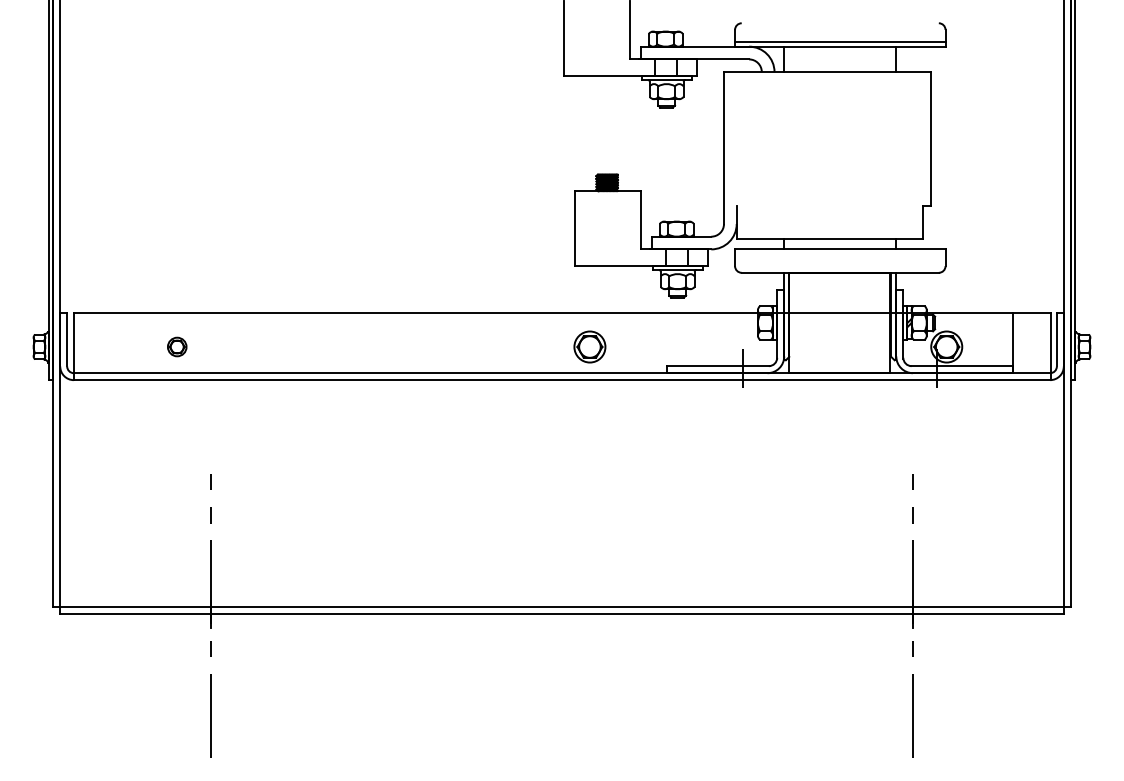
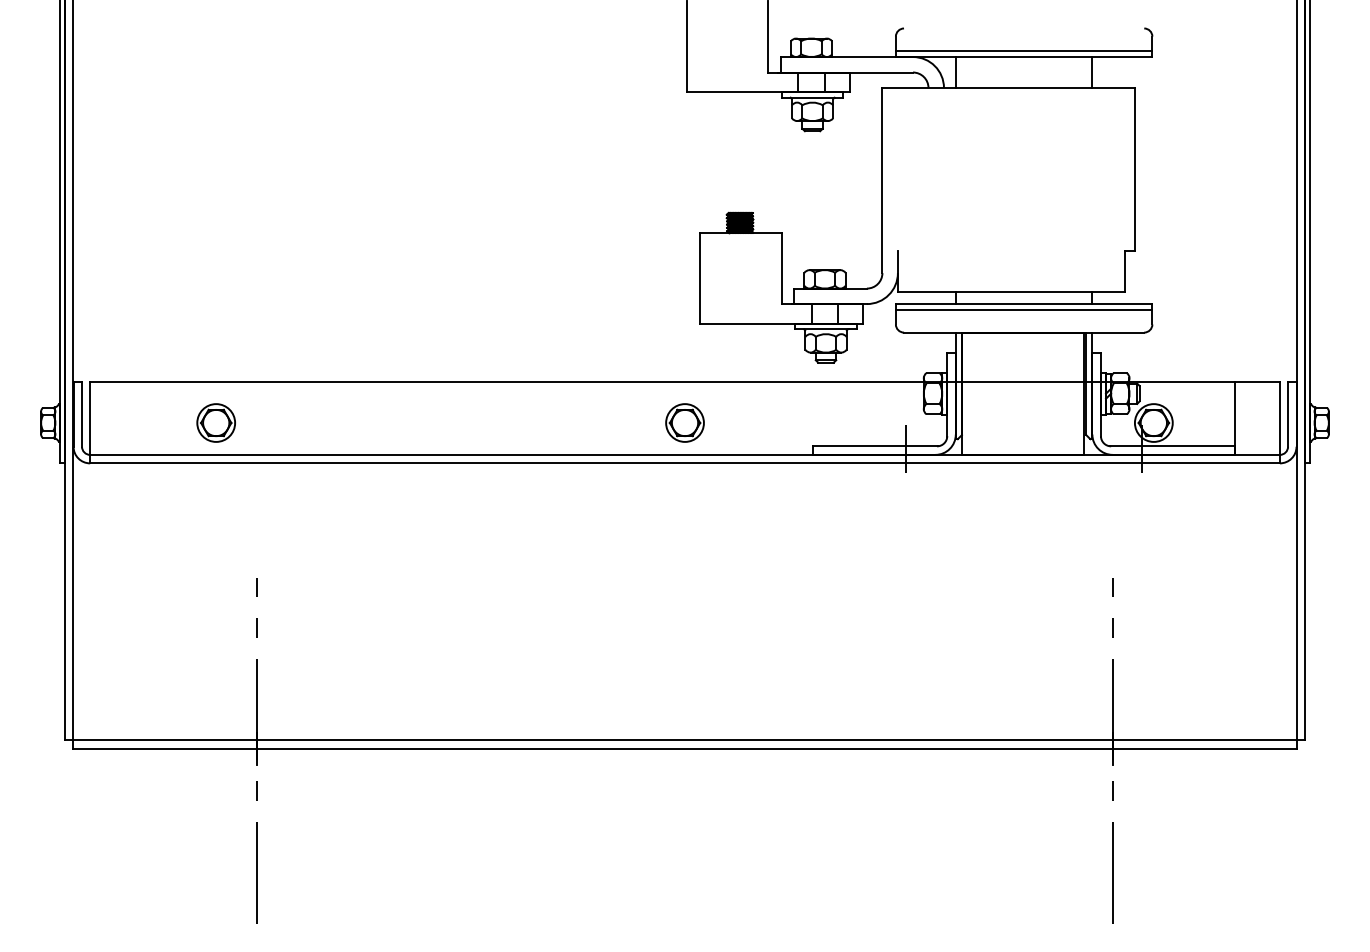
line: (839, 254) -> (1023, 310), added
part: (176, 346) -> (215, 422), size x1.67
part: (589, 346) -> (684, 422), moved

